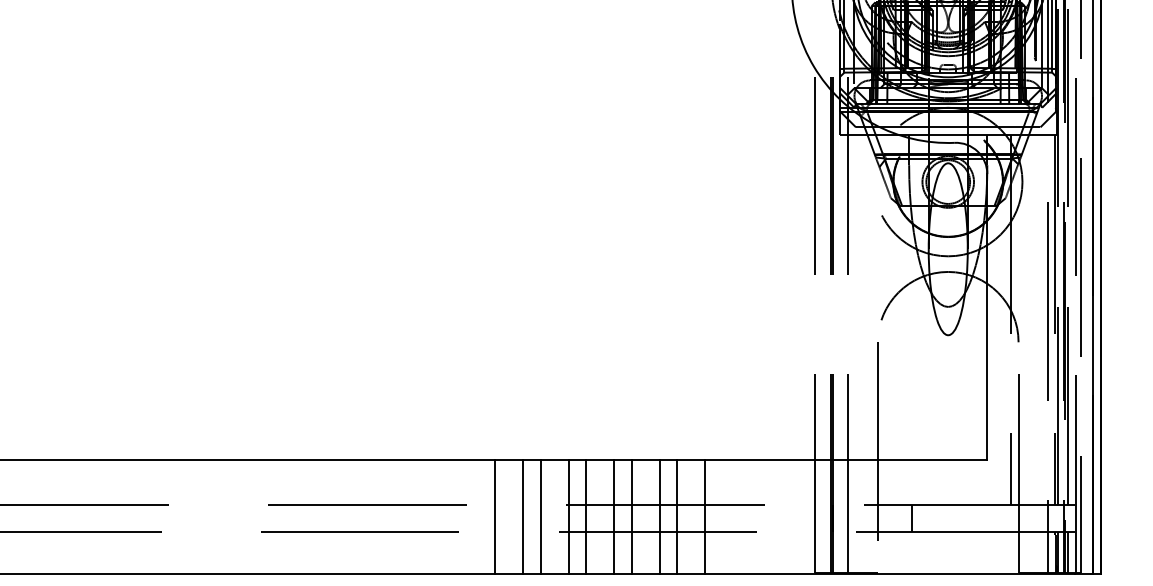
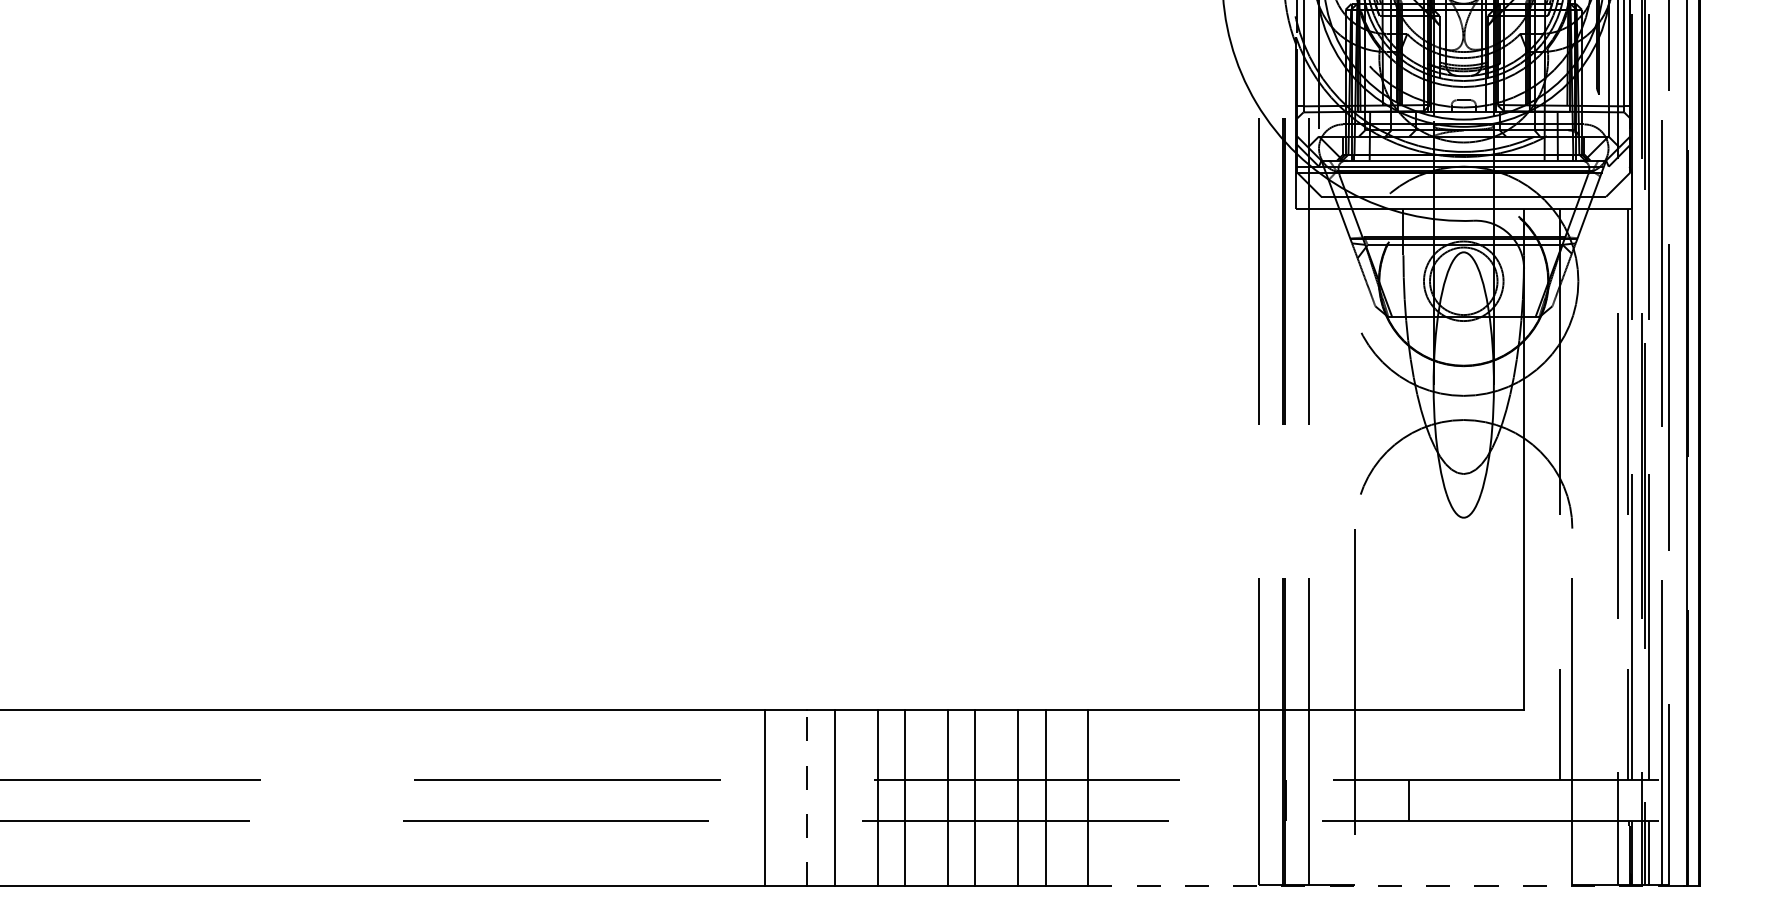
line: (523, 516) -> (808, 797), solid -> dashed
line: (890, 573) -> (1374, 885), solid -> dashed

